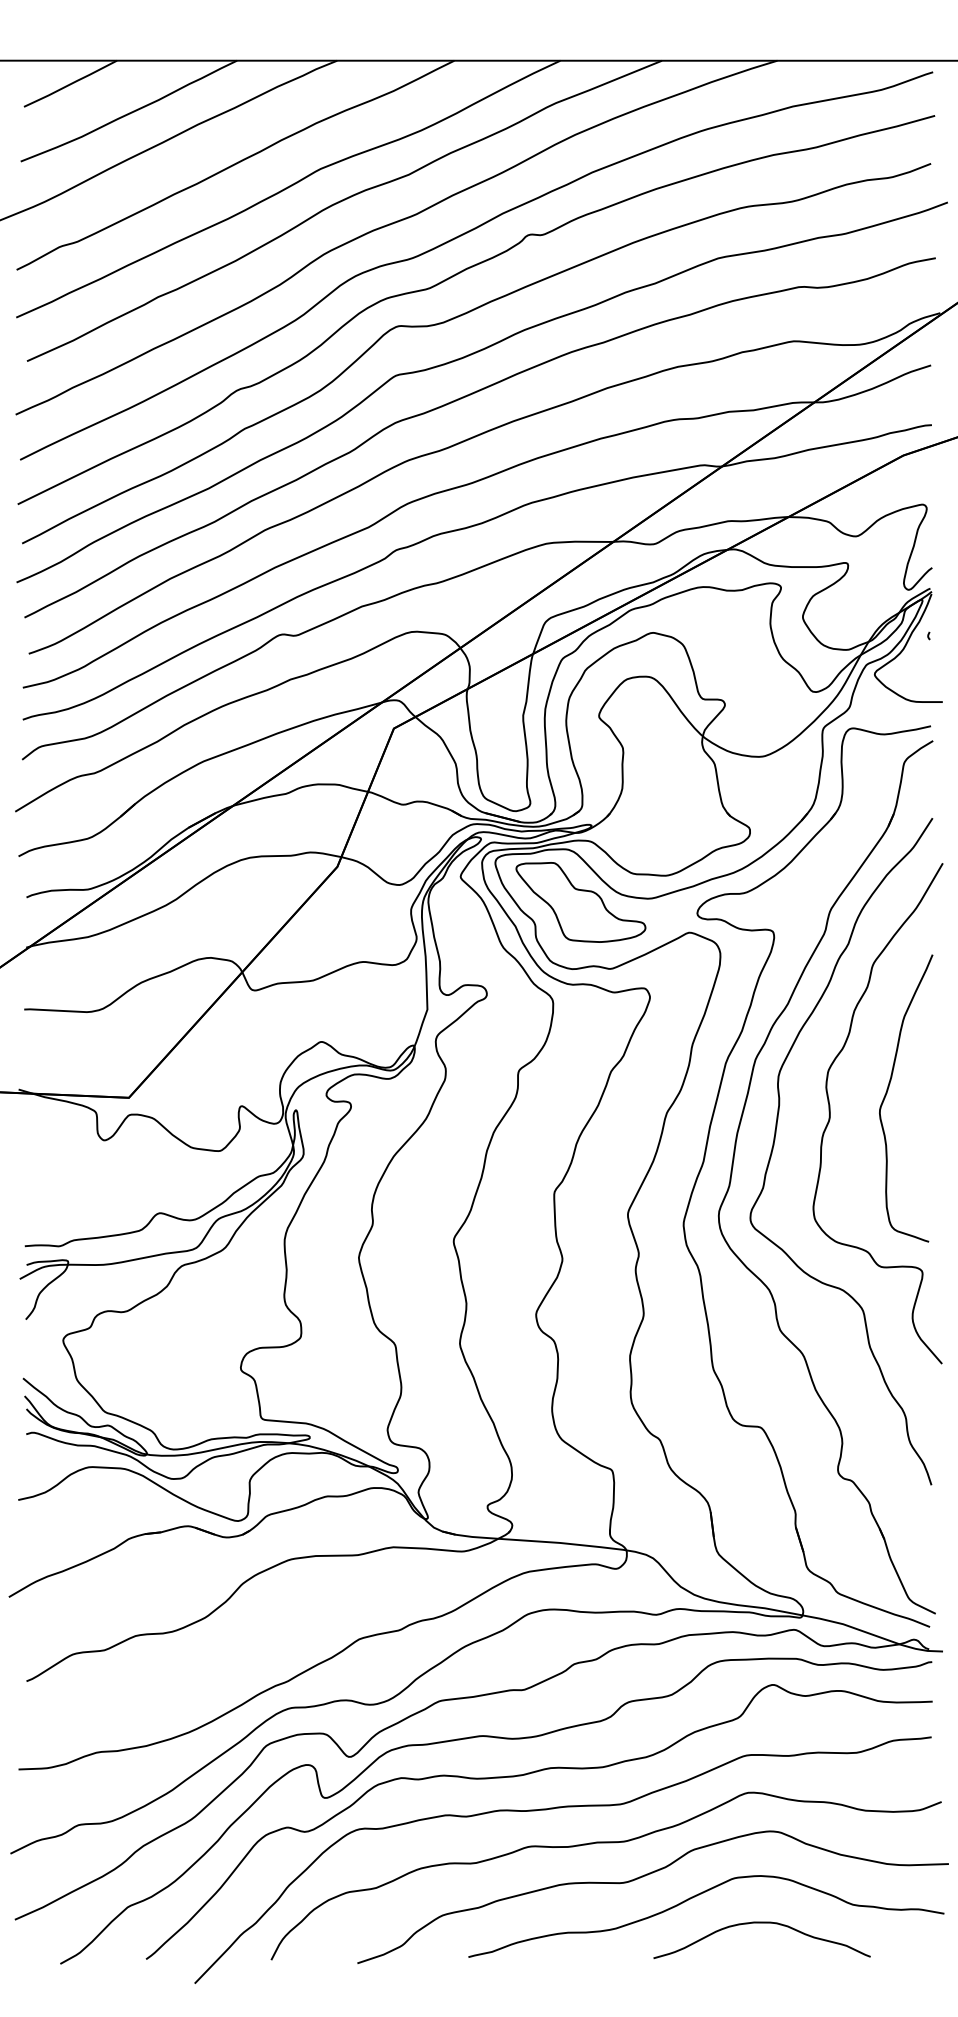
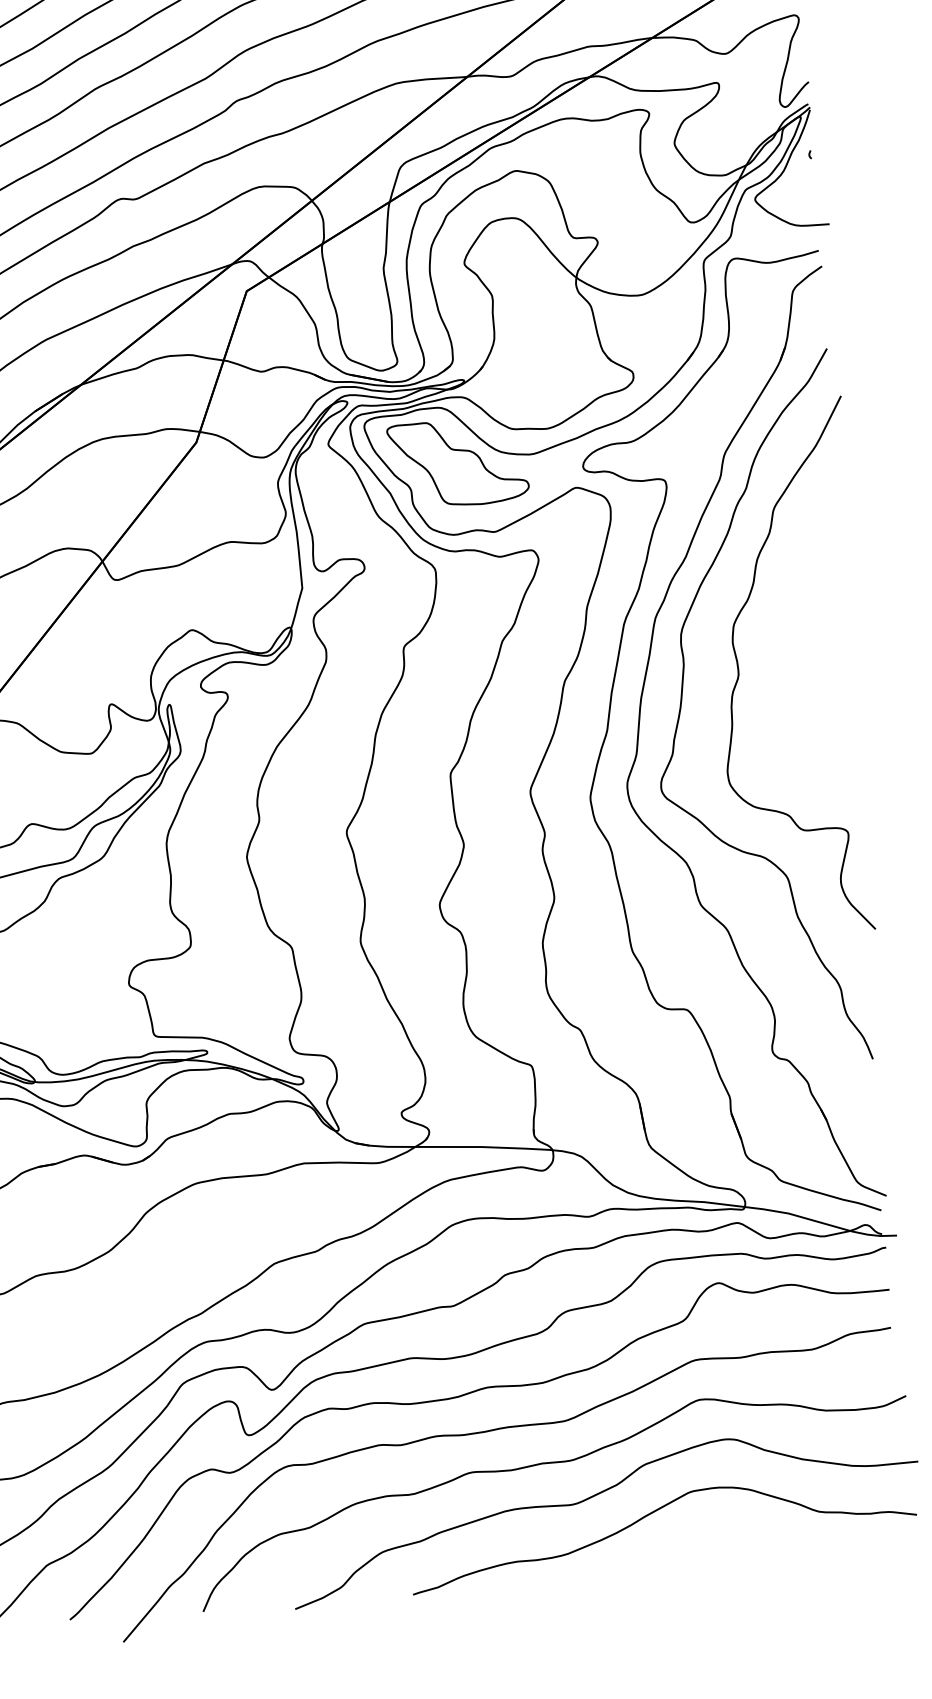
curve: (887, 1093) -> (798, 645), removed
curve: (761, 1923) -> (722, 1538), removed

